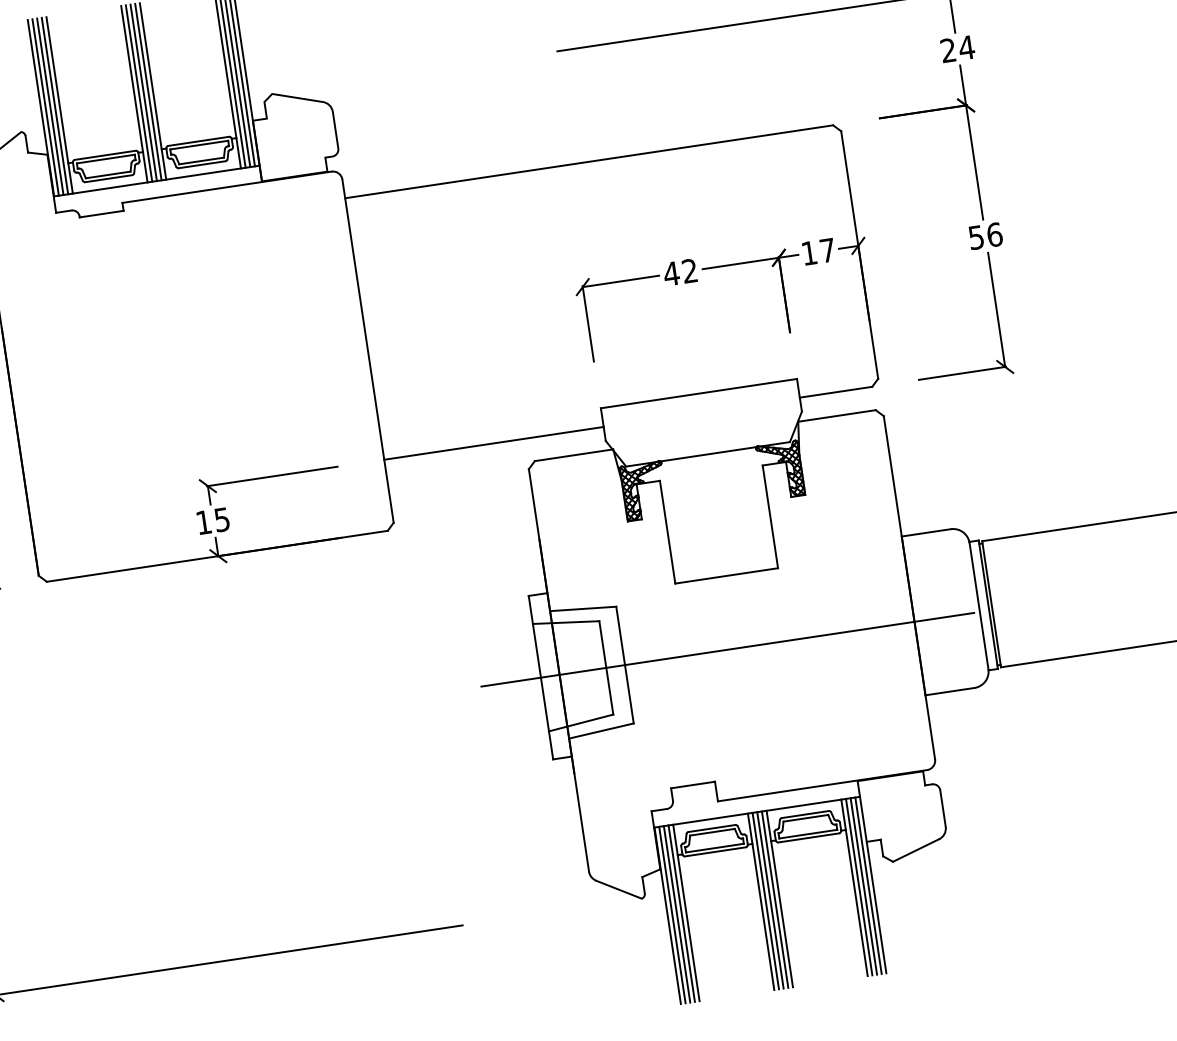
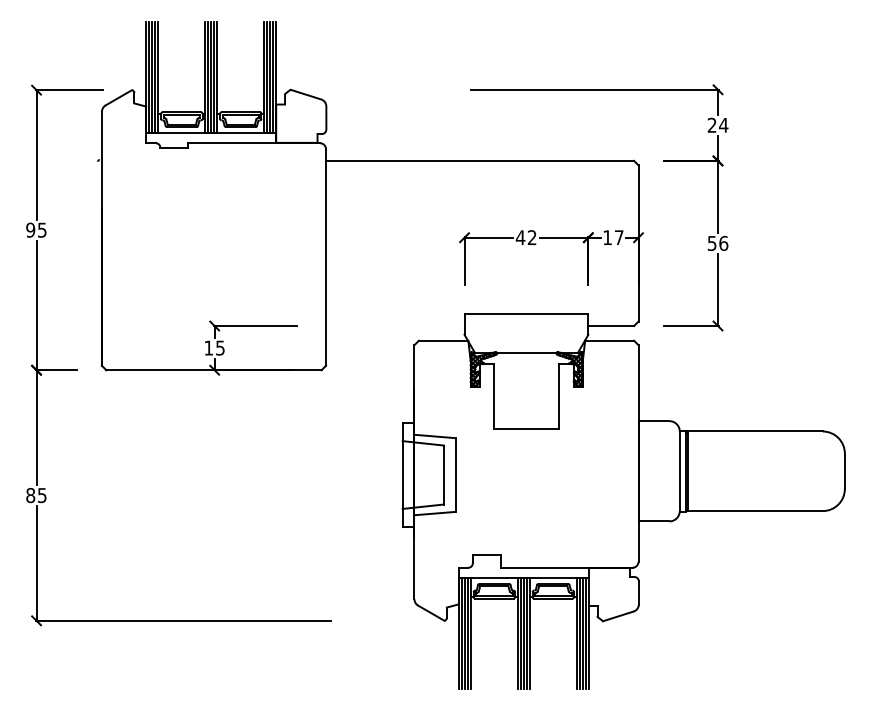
line: (494, 444) -> (395, 326), removed
line: (727, 650) -> (520, 475), removed

